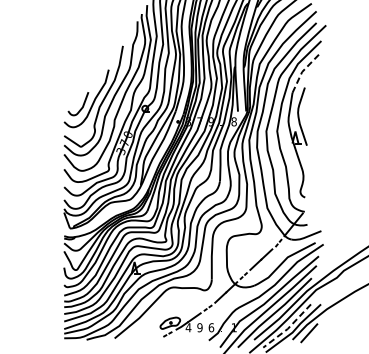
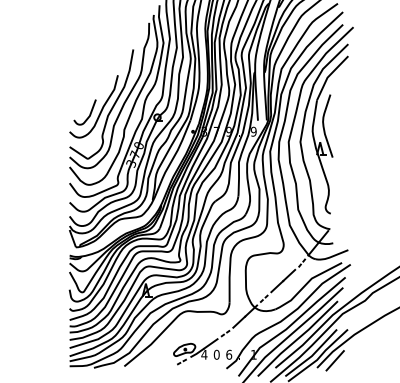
line: (303, 70) -> (328, 76), dashed -> solid
text: (233, 121) -> (253, 131), 8 -> 9
text: (199, 327) -> (216, 354), 9 -> 0
line: (288, 328) -> (312, 355), dashed -> solid

